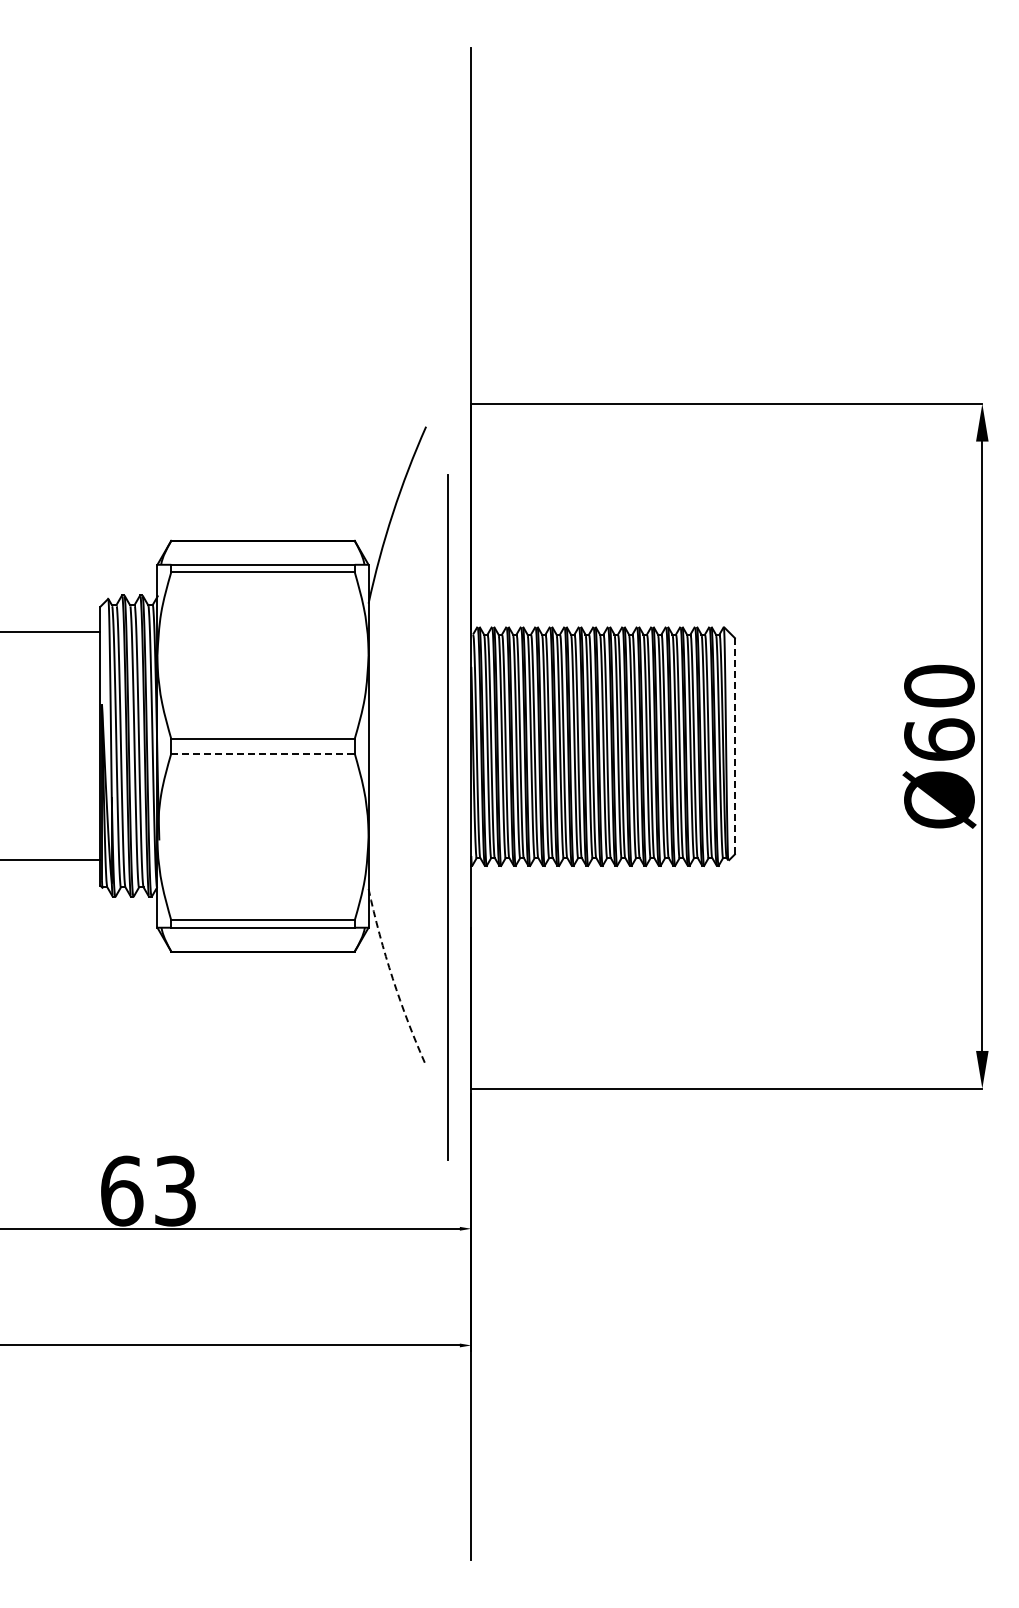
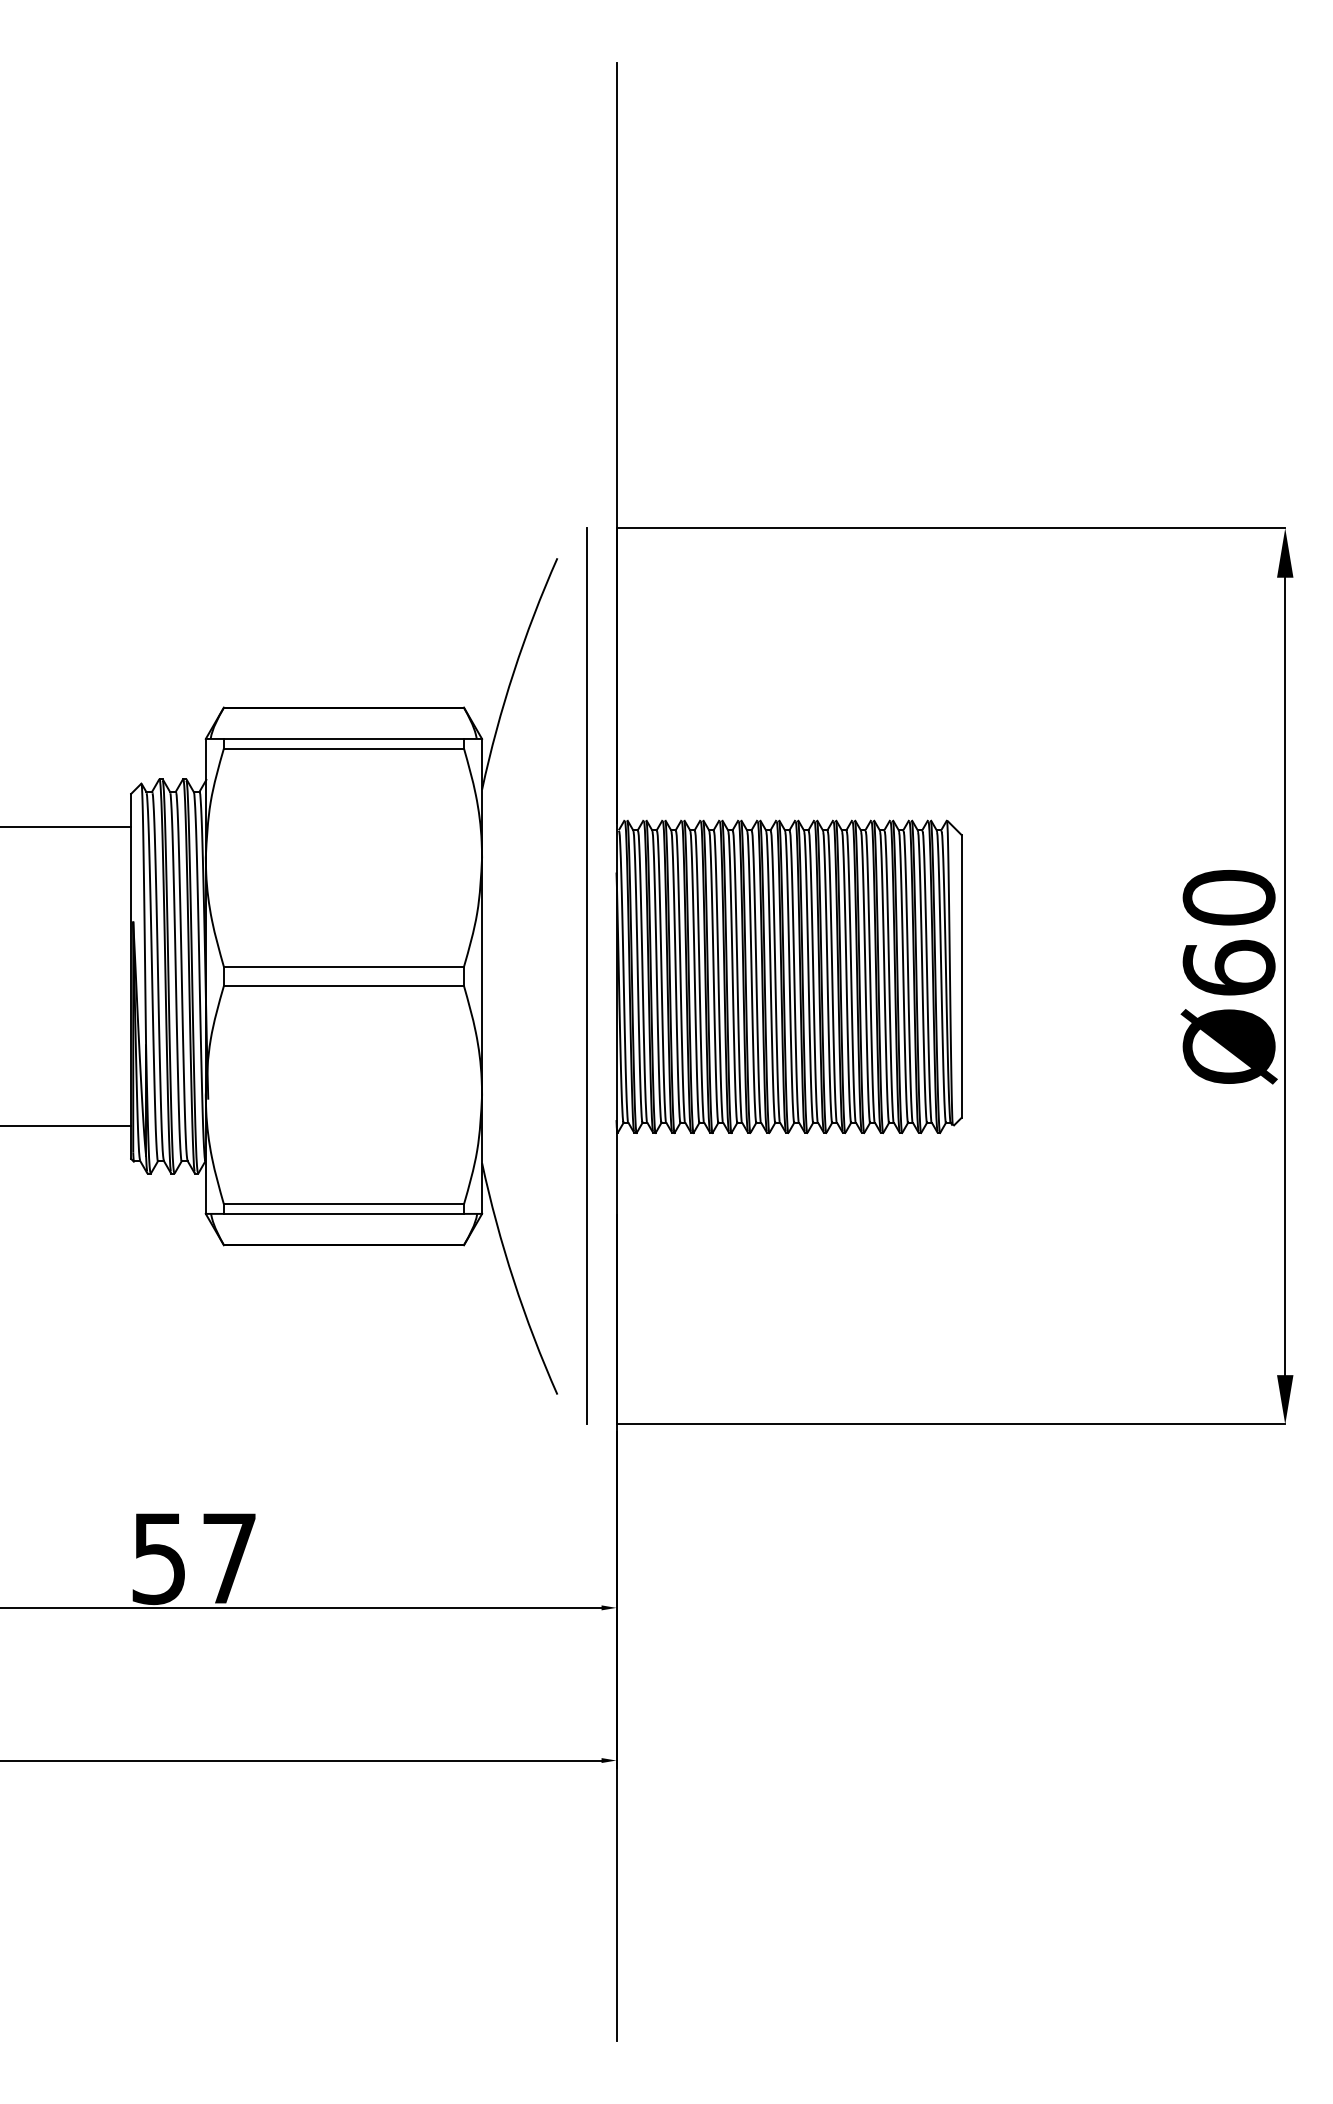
line: (734, 746) -> (960, 976), dashed -> solid
line: (263, 753) -> (344, 985), dashed -> solid
line: (447, 817) -> (585, 976), moved
arc: (392, 978) -> (513, 1280), dashed -> solid
text: (148, 1190) -> (194, 1557), 63 -> 57

